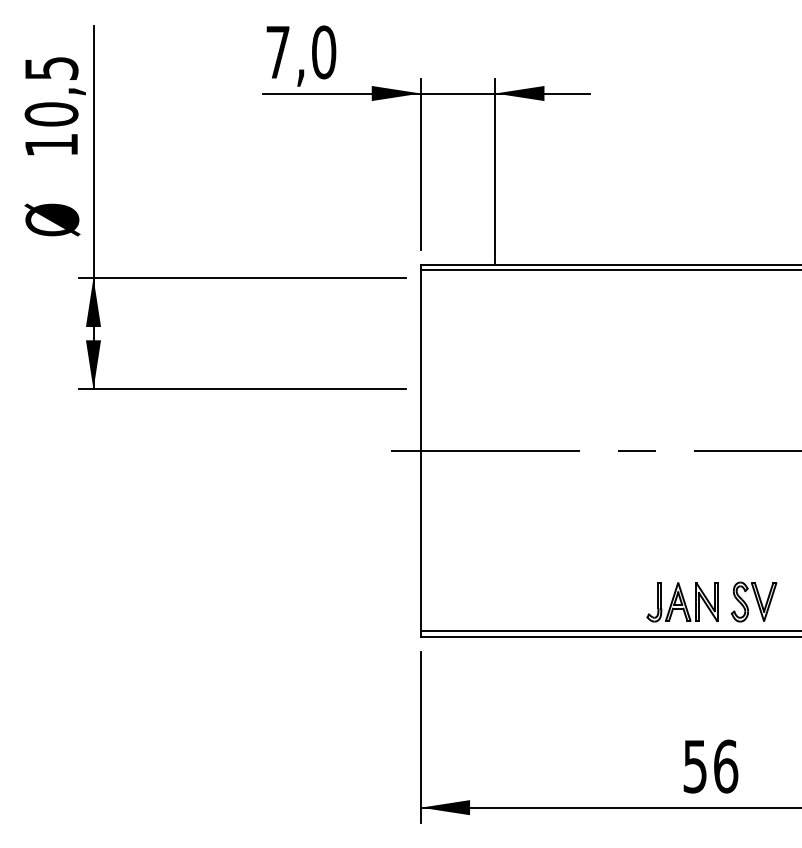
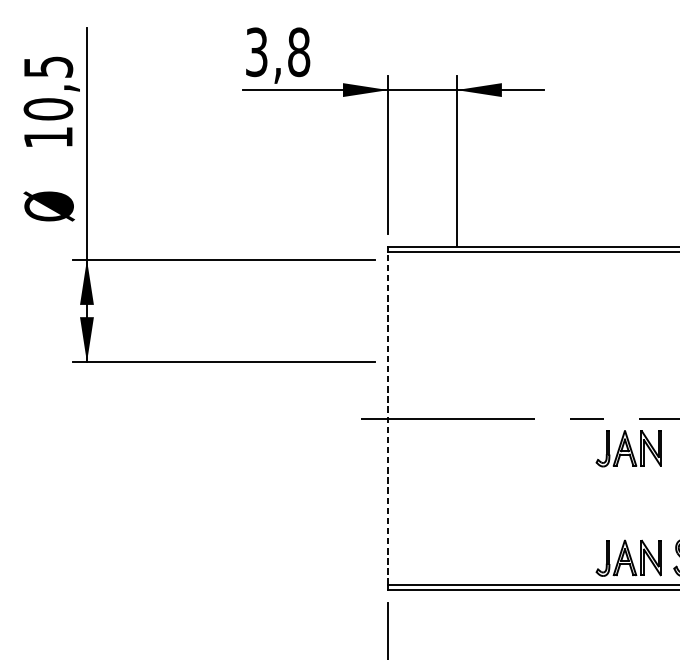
text: (301, 52) -> (278, 52), 7,0 -> 3,8
line: (420, 450) -> (387, 418), solid -> dashed
part: (682, 483) -> (628, 448), added

